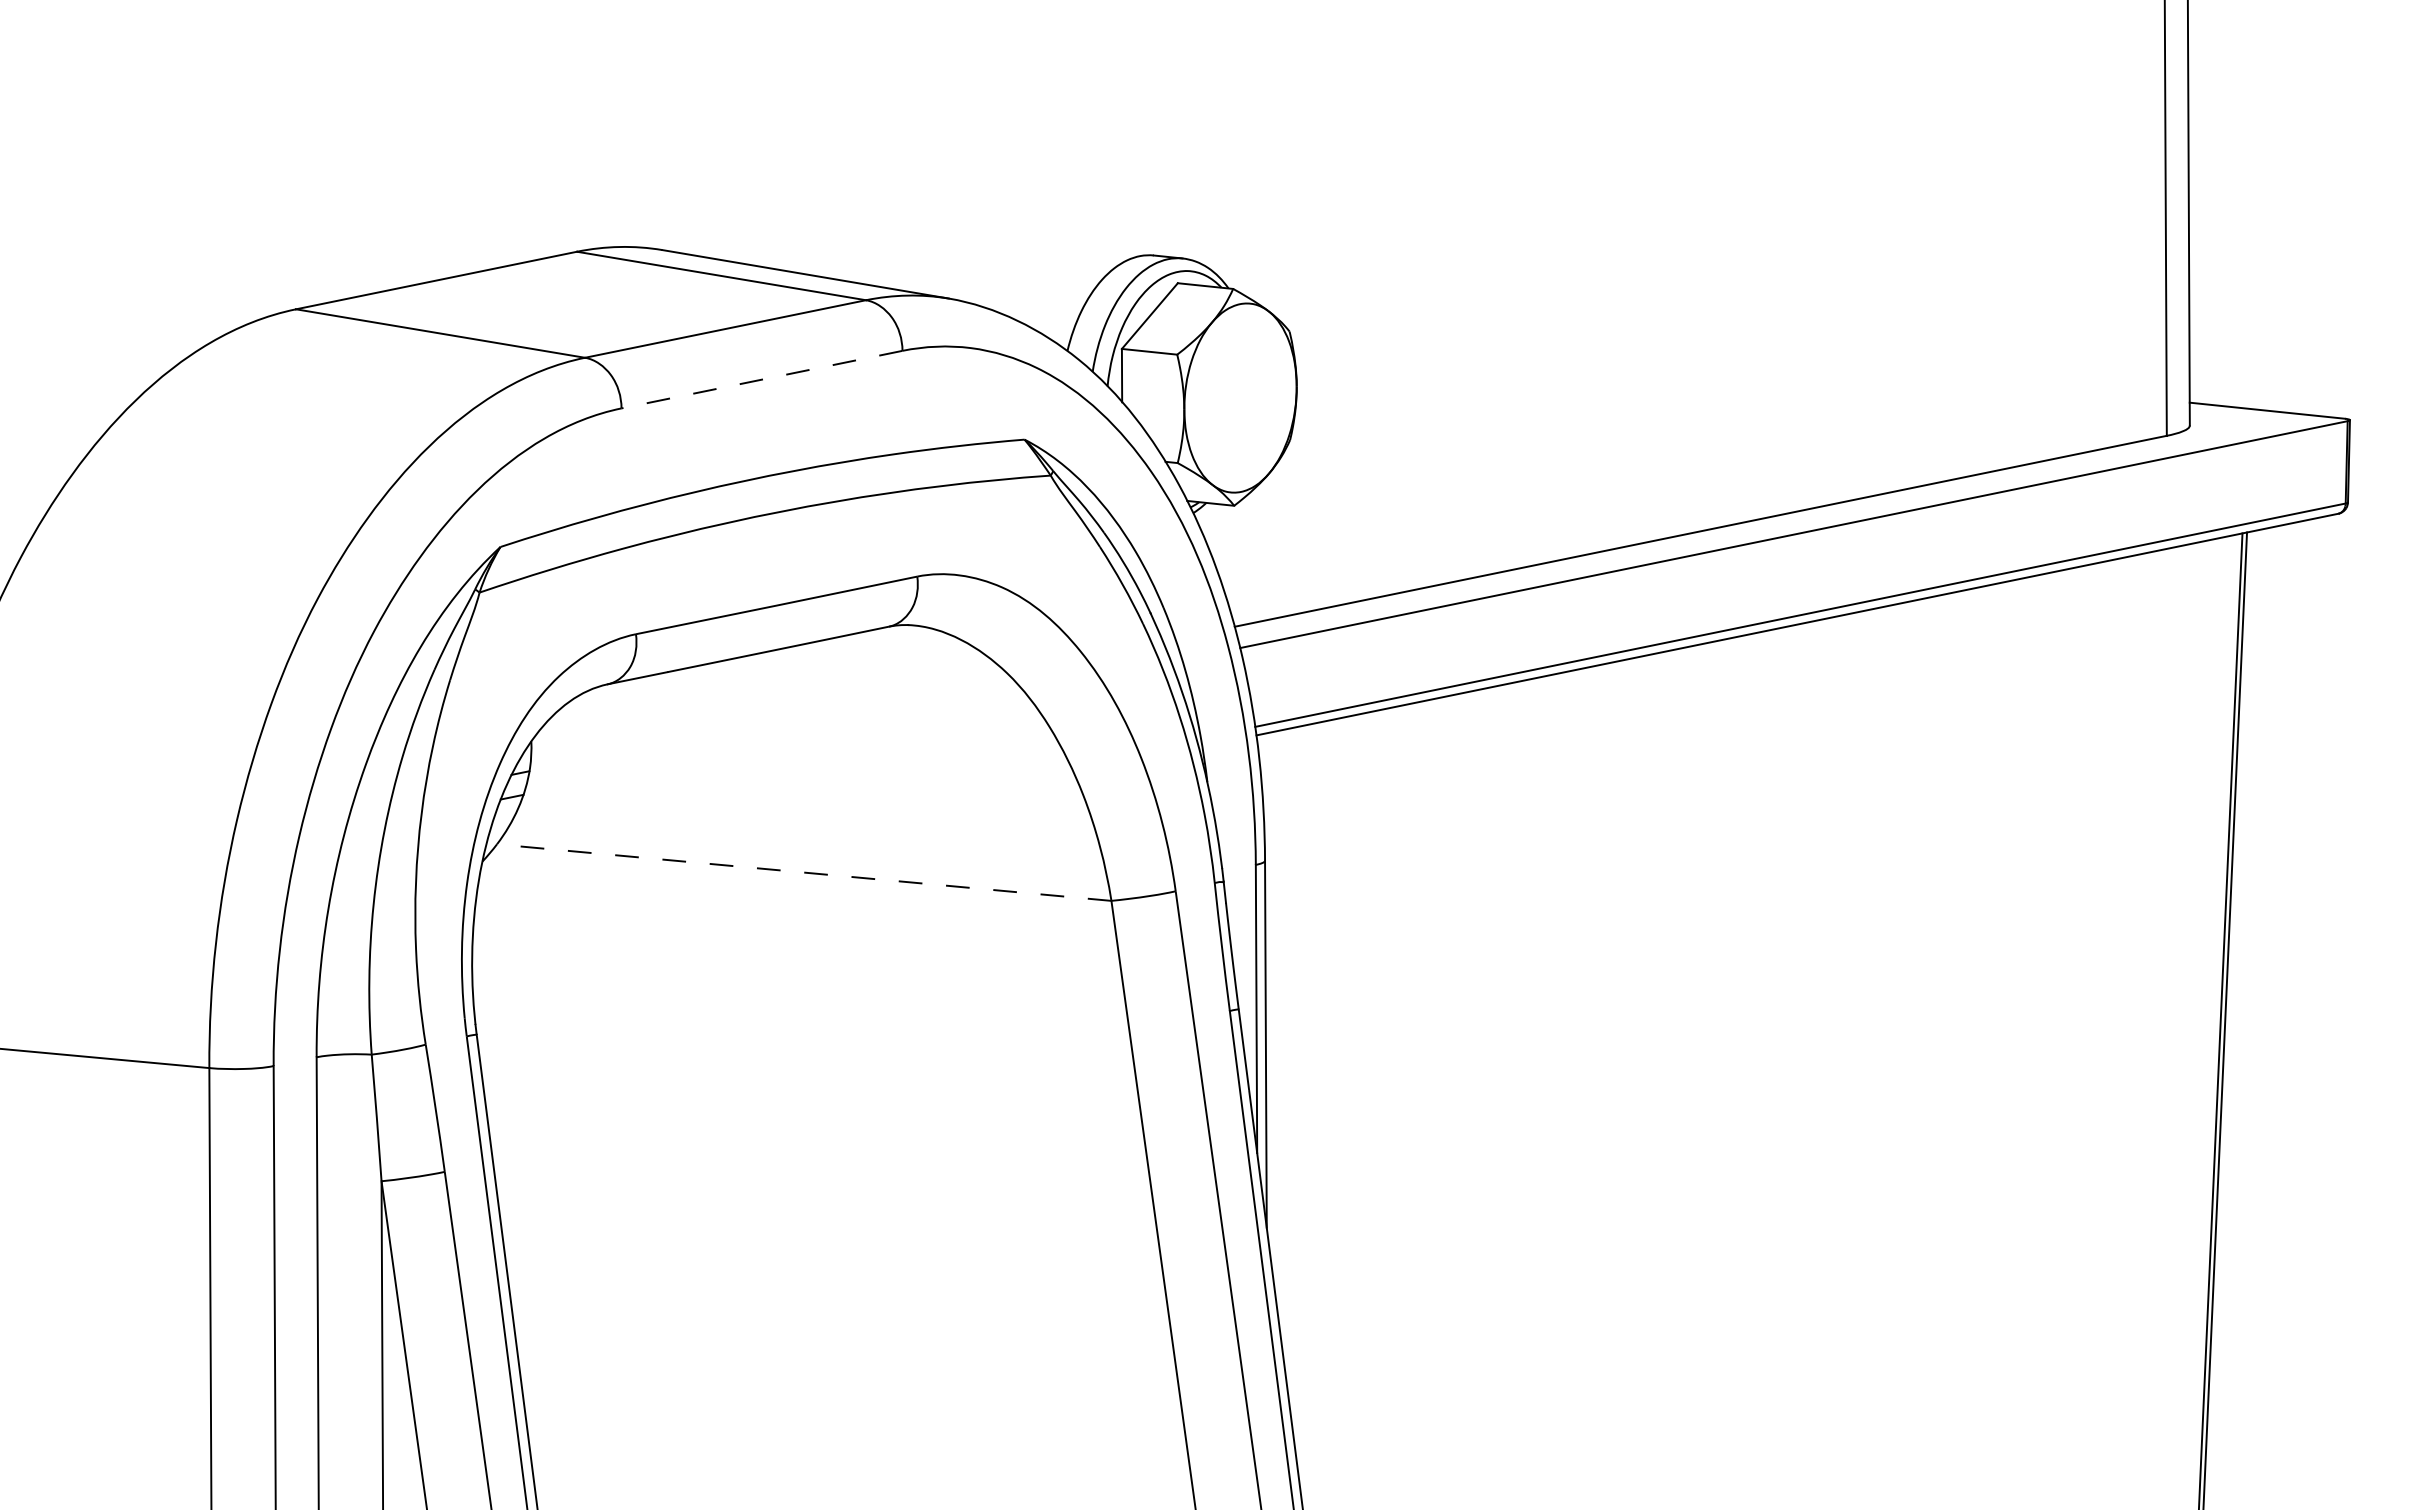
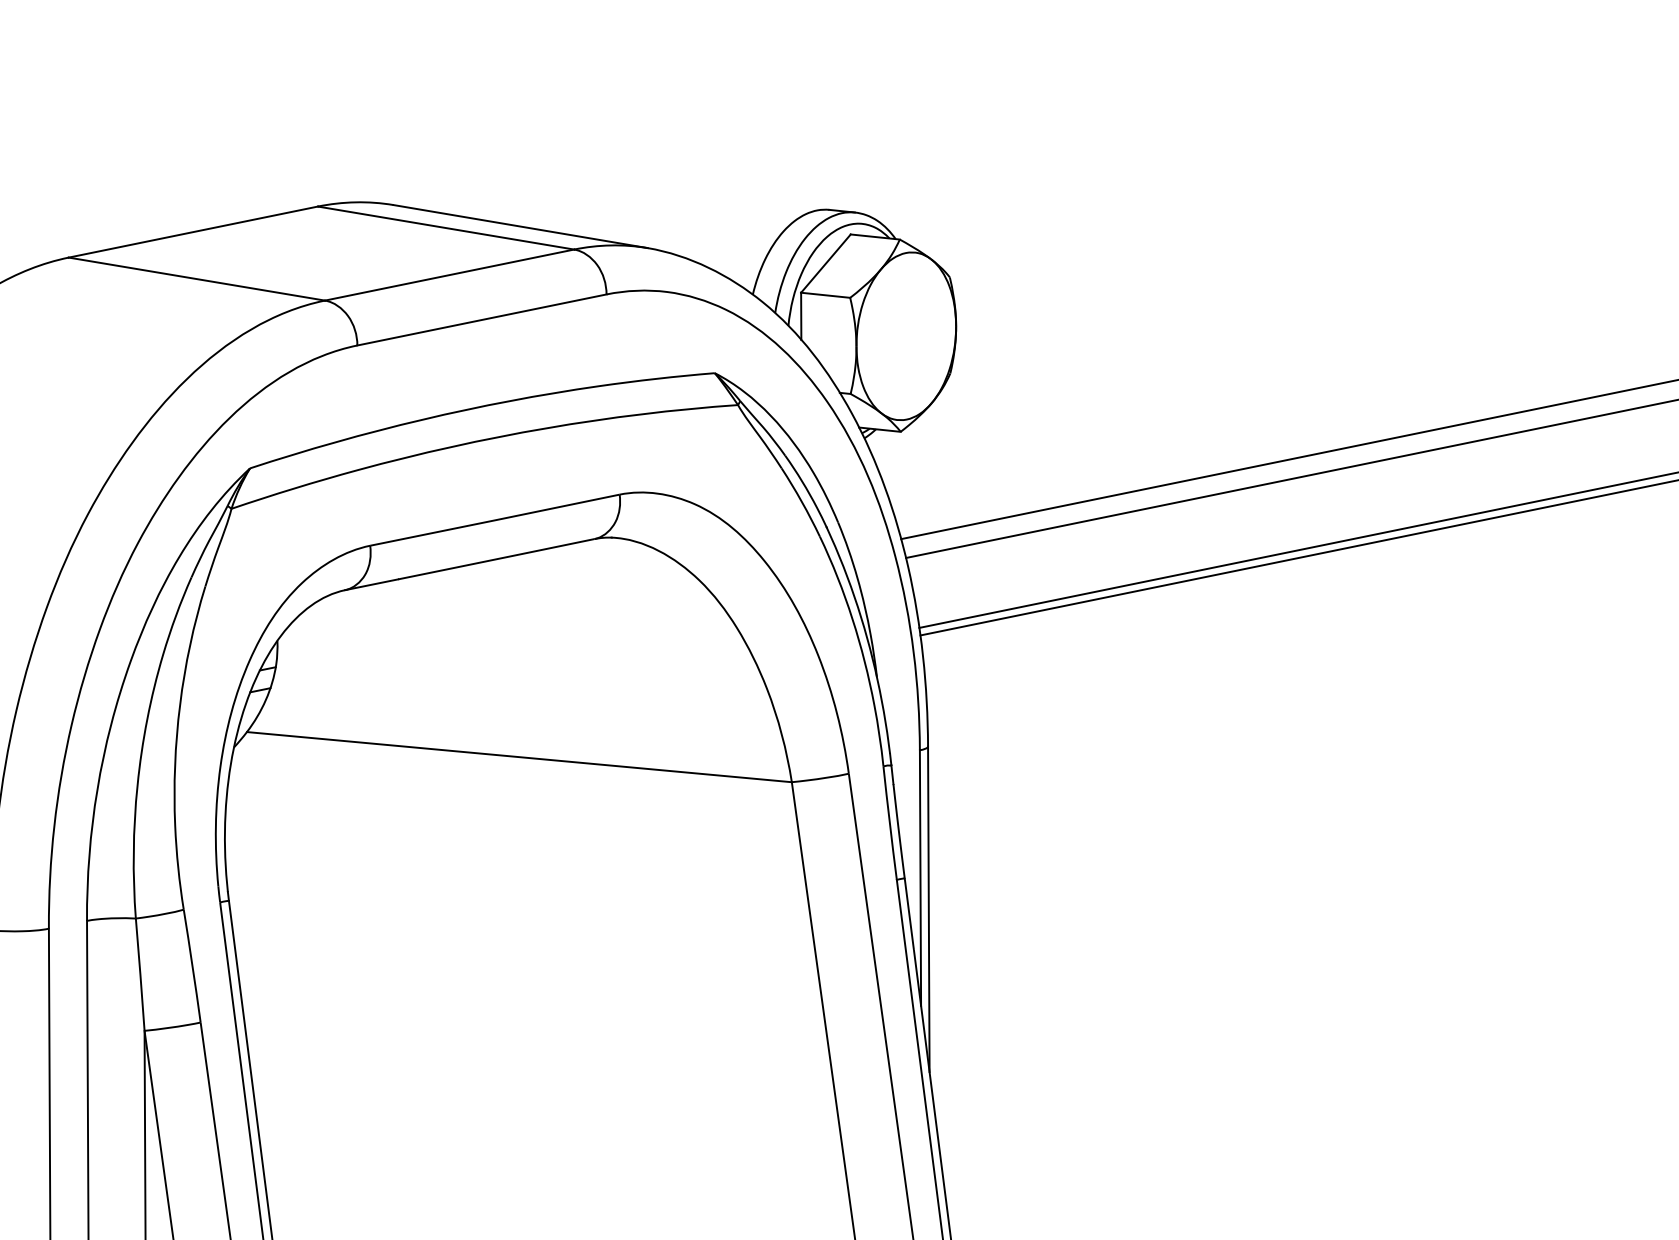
line: (761, 379) -> (481, 319), dashed -> solid
line: (804, 872) -> (519, 757), dashed -> solid

